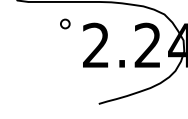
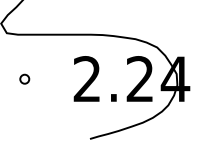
part: (65, 23) -> (24, 78), moved

